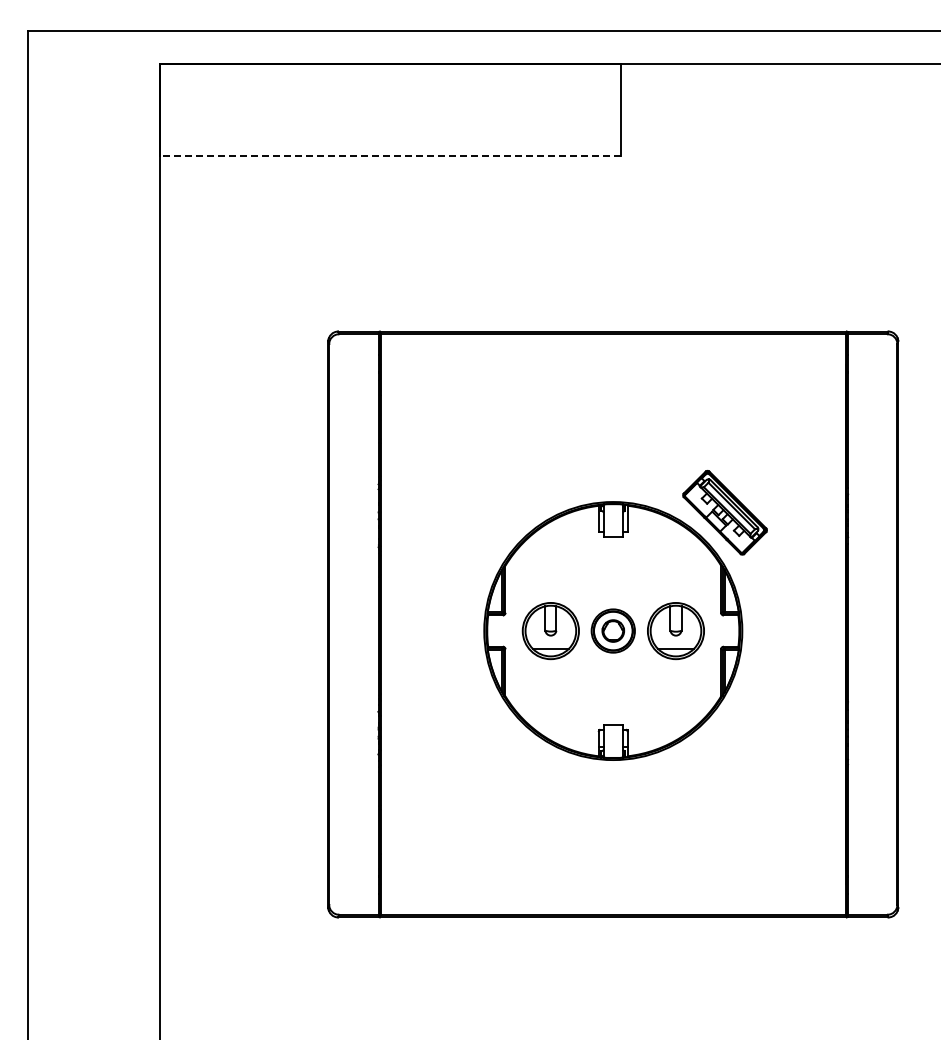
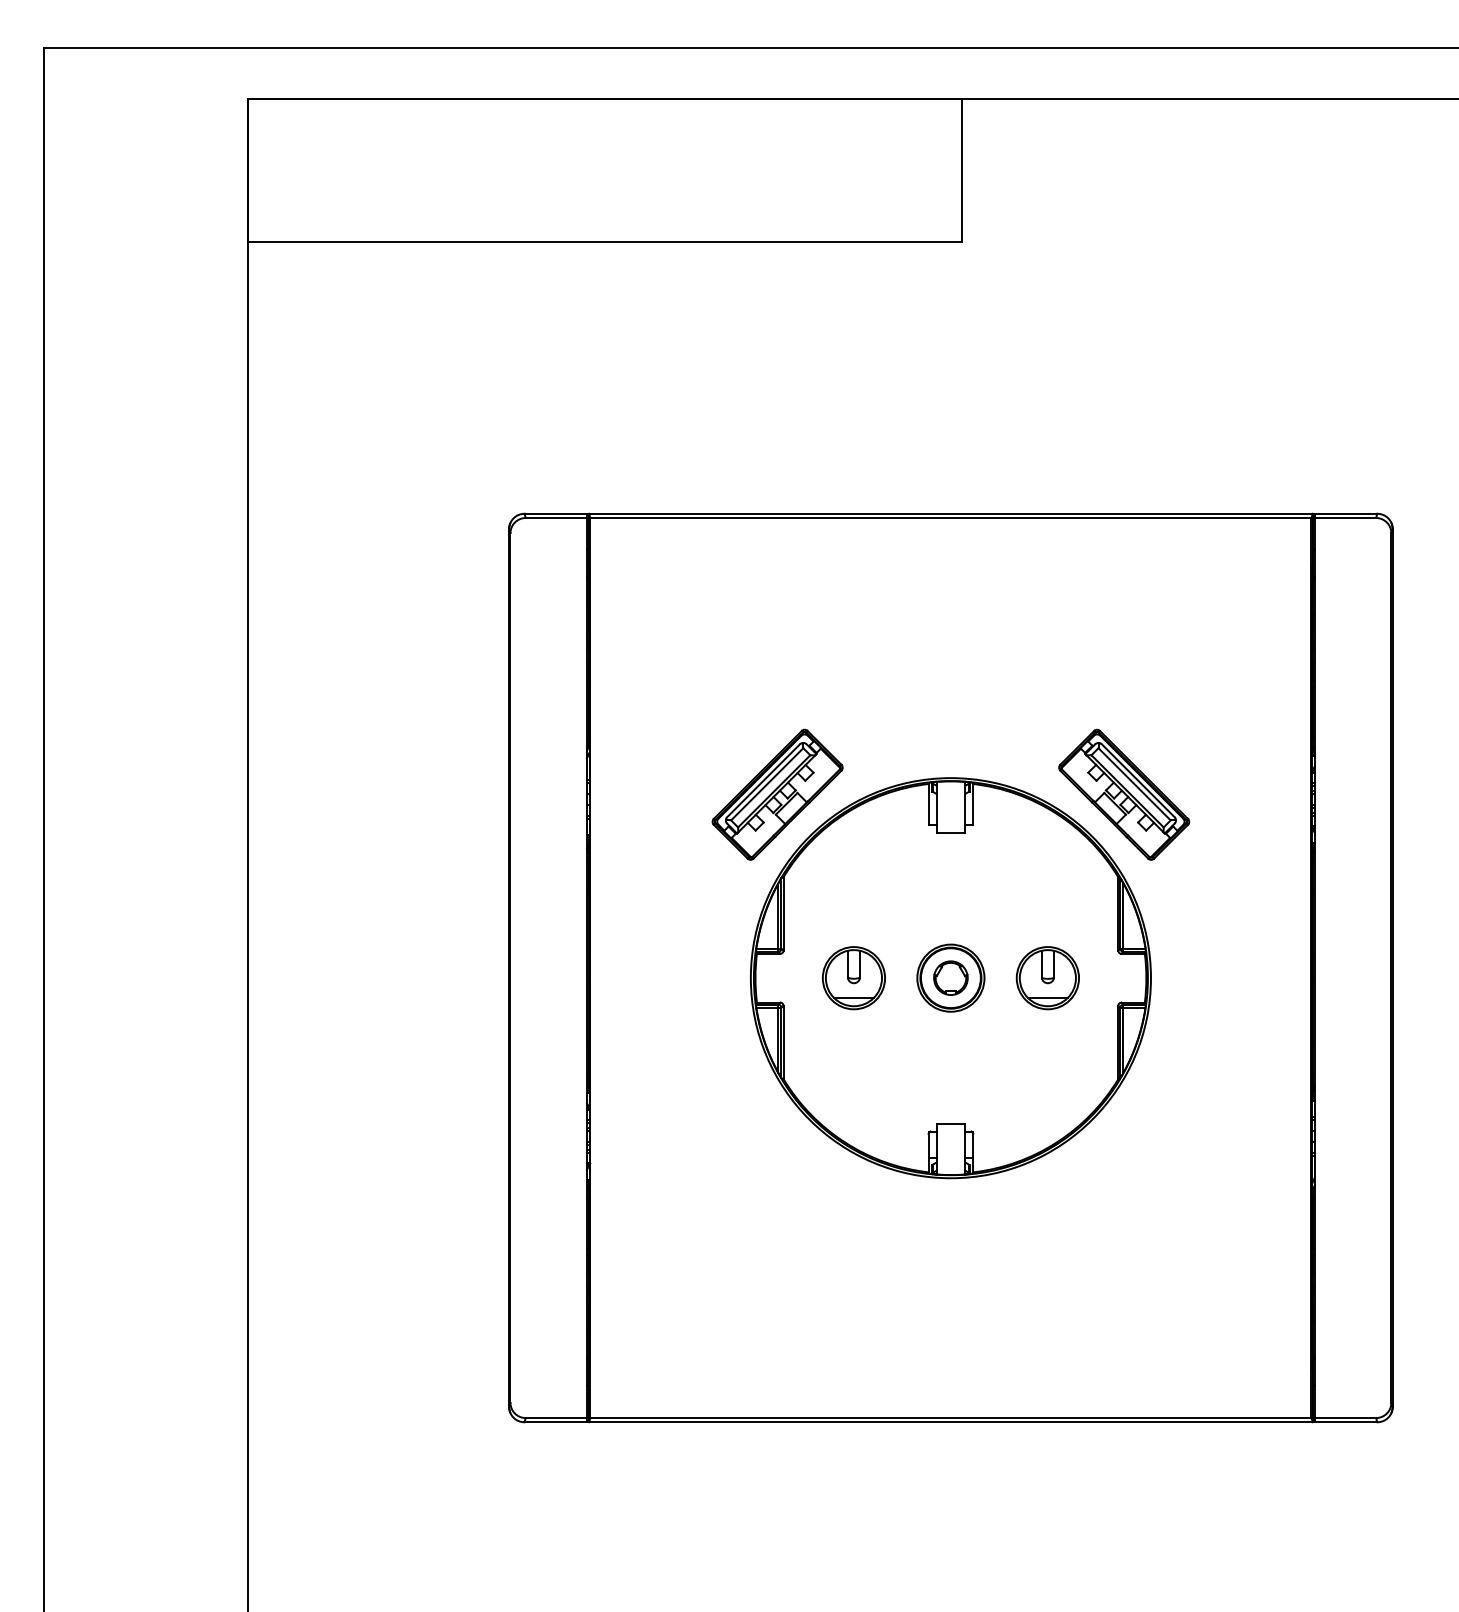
line: (389, 156) -> (603, 242), dashed -> solid
part: (501, 512) -> (777, 794), added
part: (550, 630) -> (853, 977), size x0.71
part: (675, 630) -> (1047, 977), size x0.71

